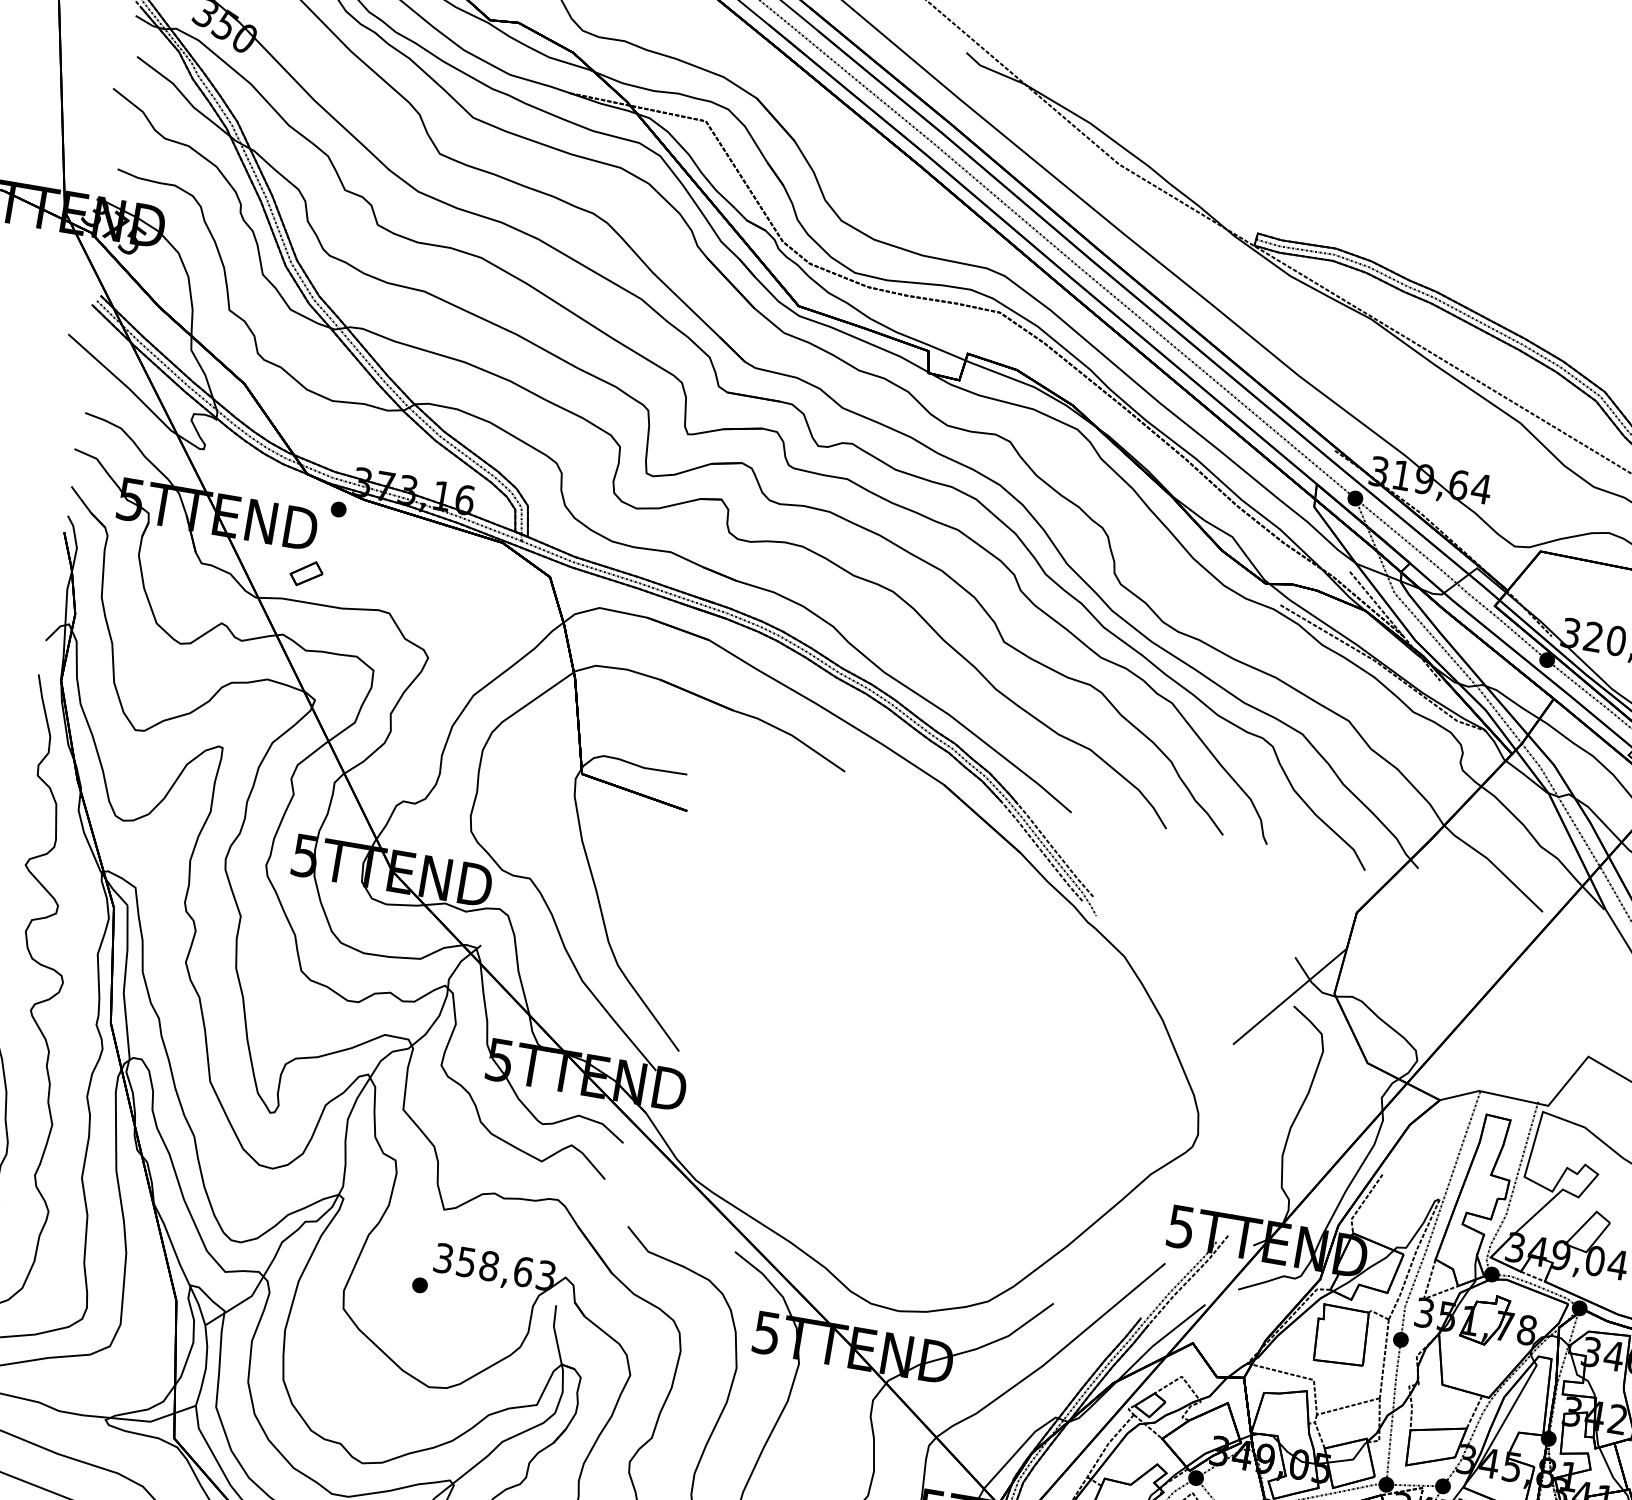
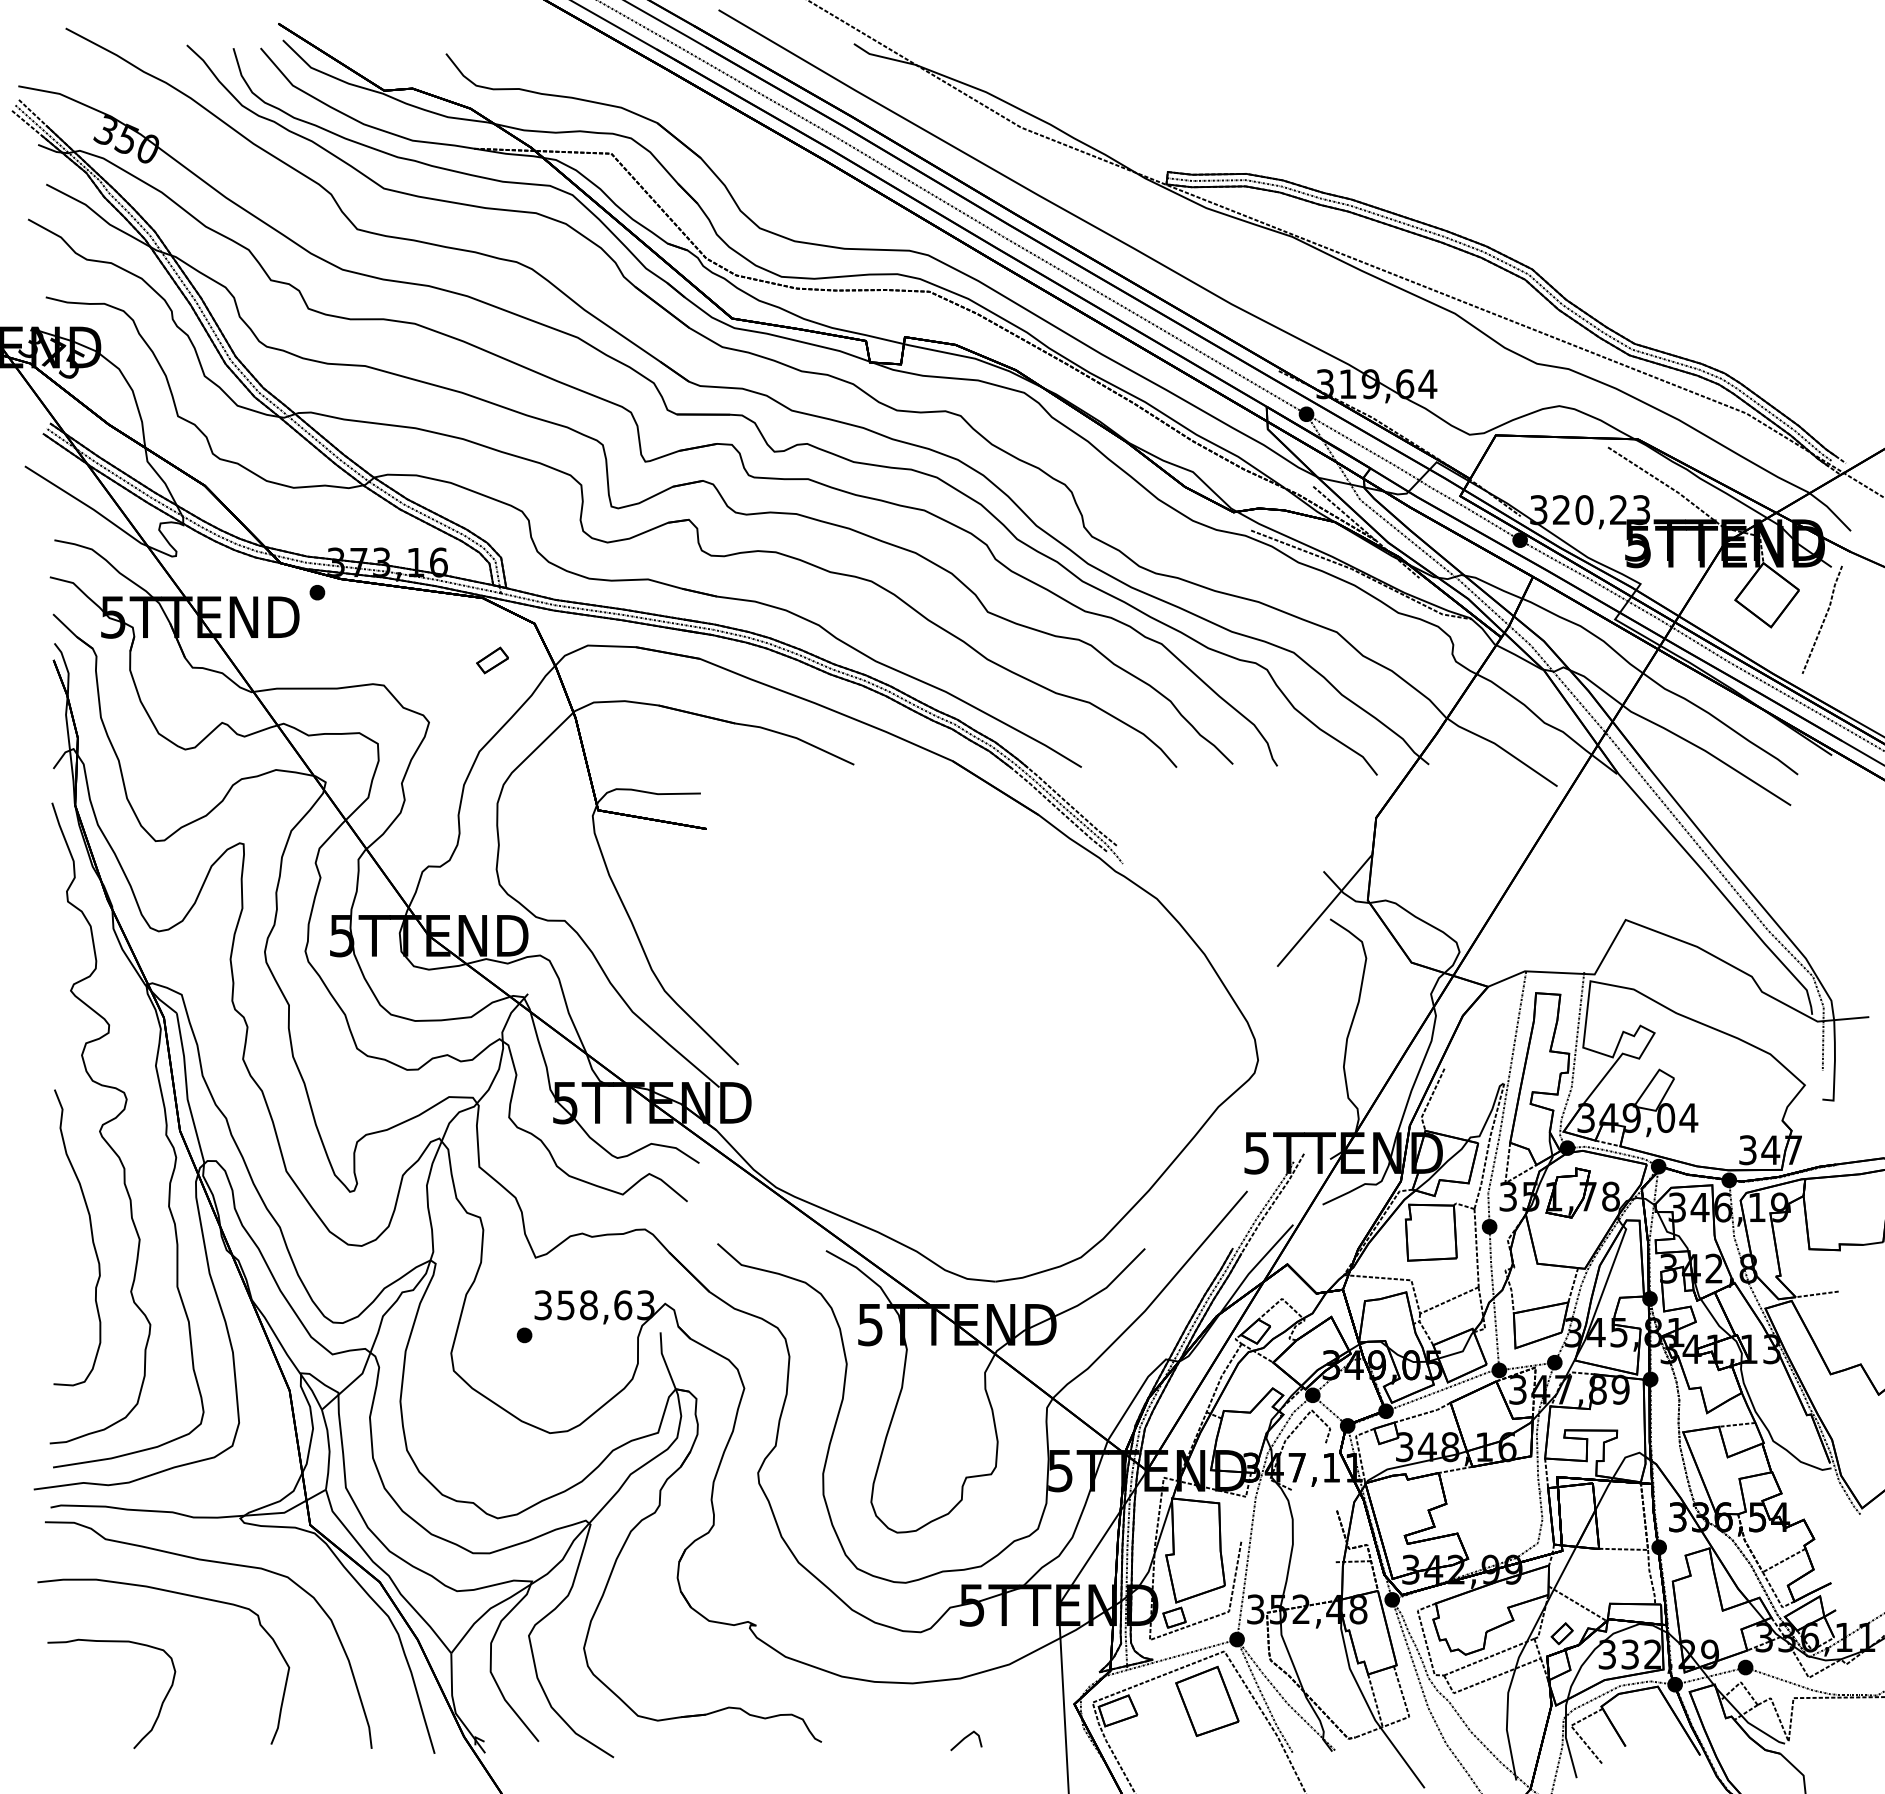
part: (306, 573) -> (492, 660), moved

